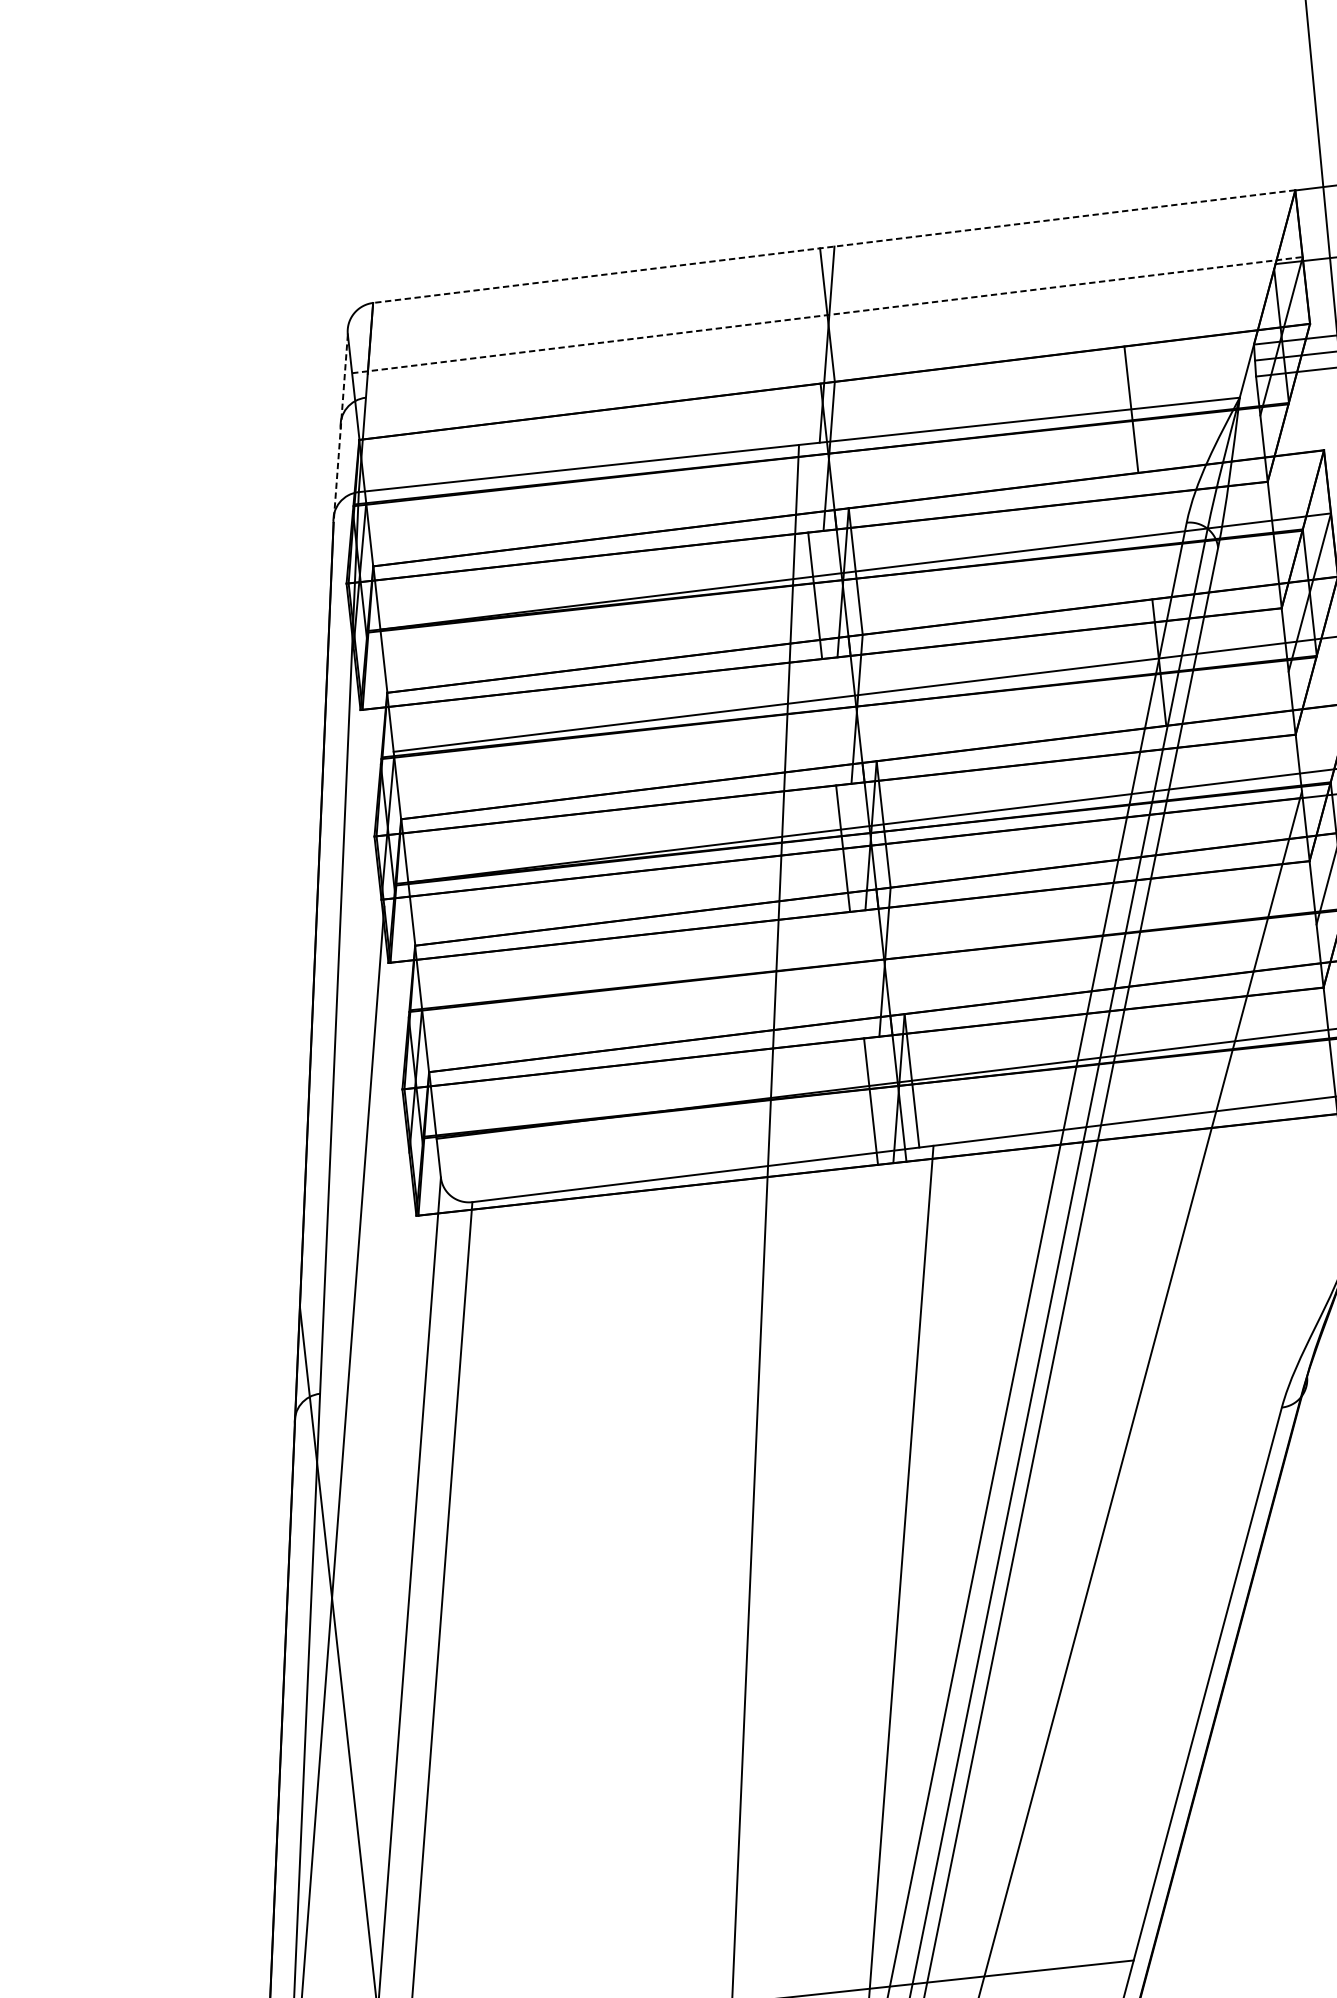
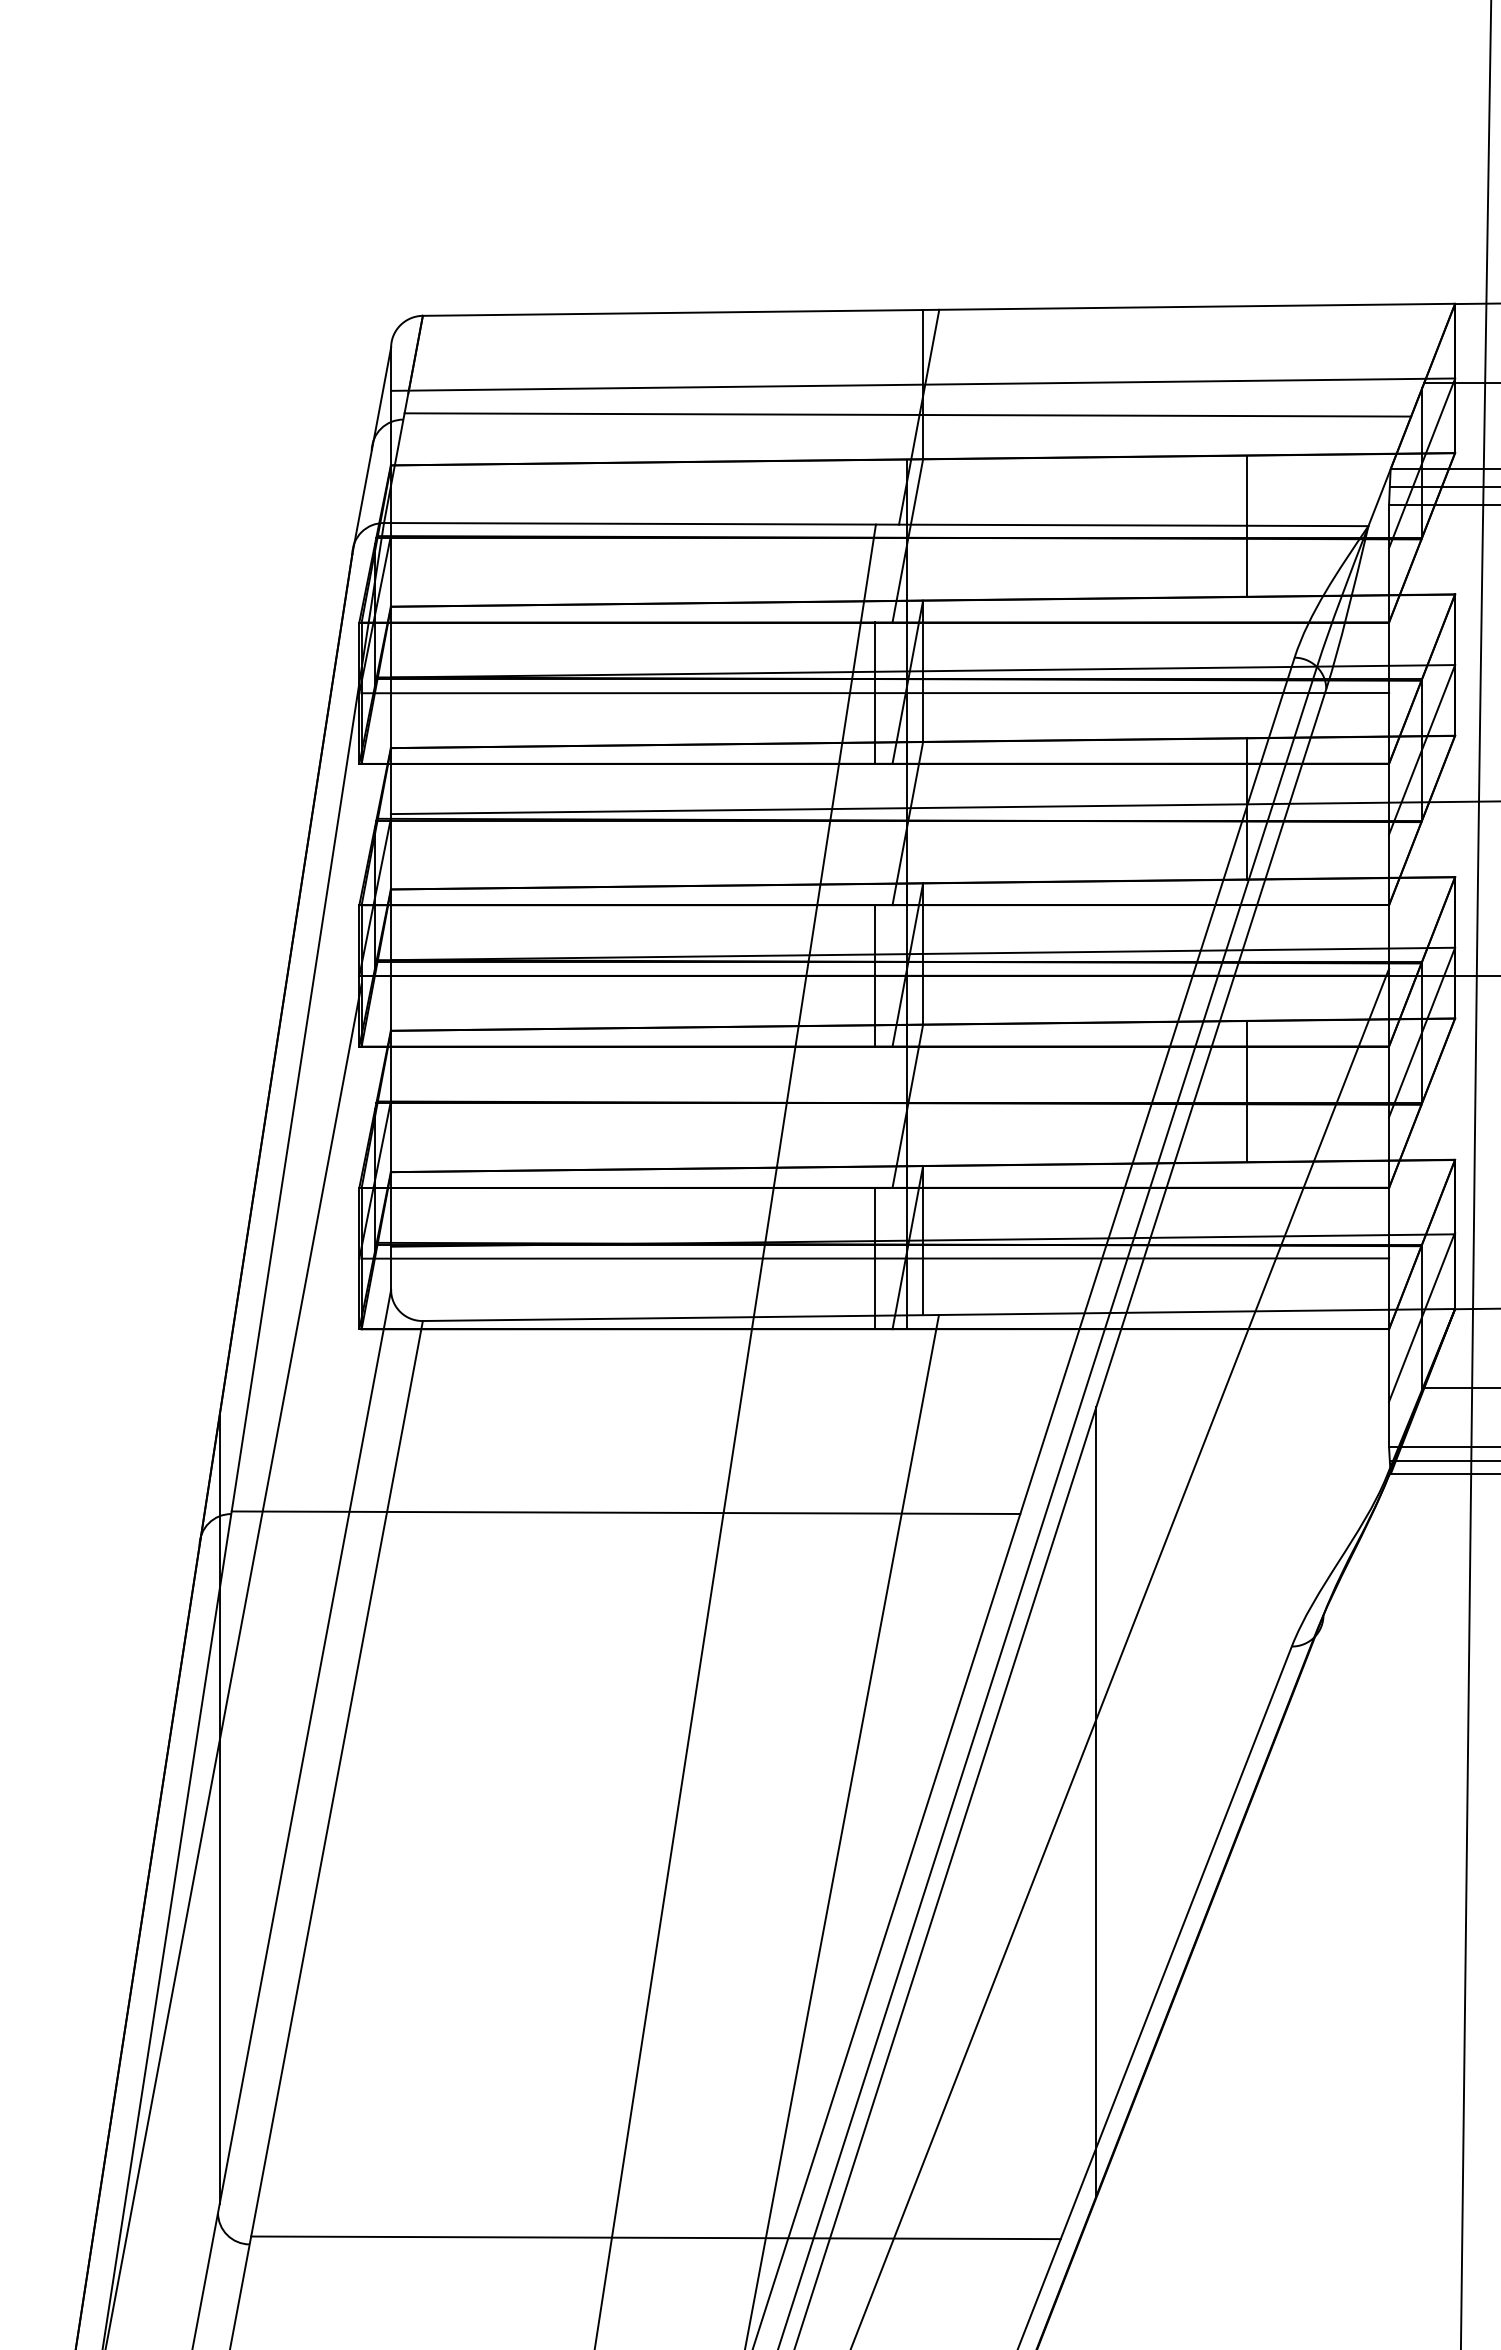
line: (833, 246) -> (938, 309), dashed -> solid
line: (827, 314) -> (923, 384), dashed -> solid
line: (816, 343) -> (907, 414), added
line: (340, 429) -> (371, 451), dashed -> solid
line: (815, 596) -> (875, 693), added
line: (1187, 915) -> (1247, 1091), added
line: (871, 1101) -> (875, 1258), added
line: (672, 1353) -> (625, 1512), added
line: (1122, 1565) -> (1096, 1801), added

